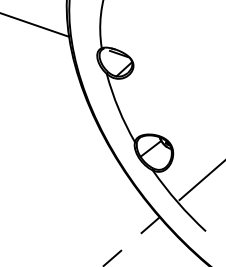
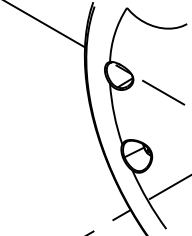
line: (171, 71) -> (163, 92), added

